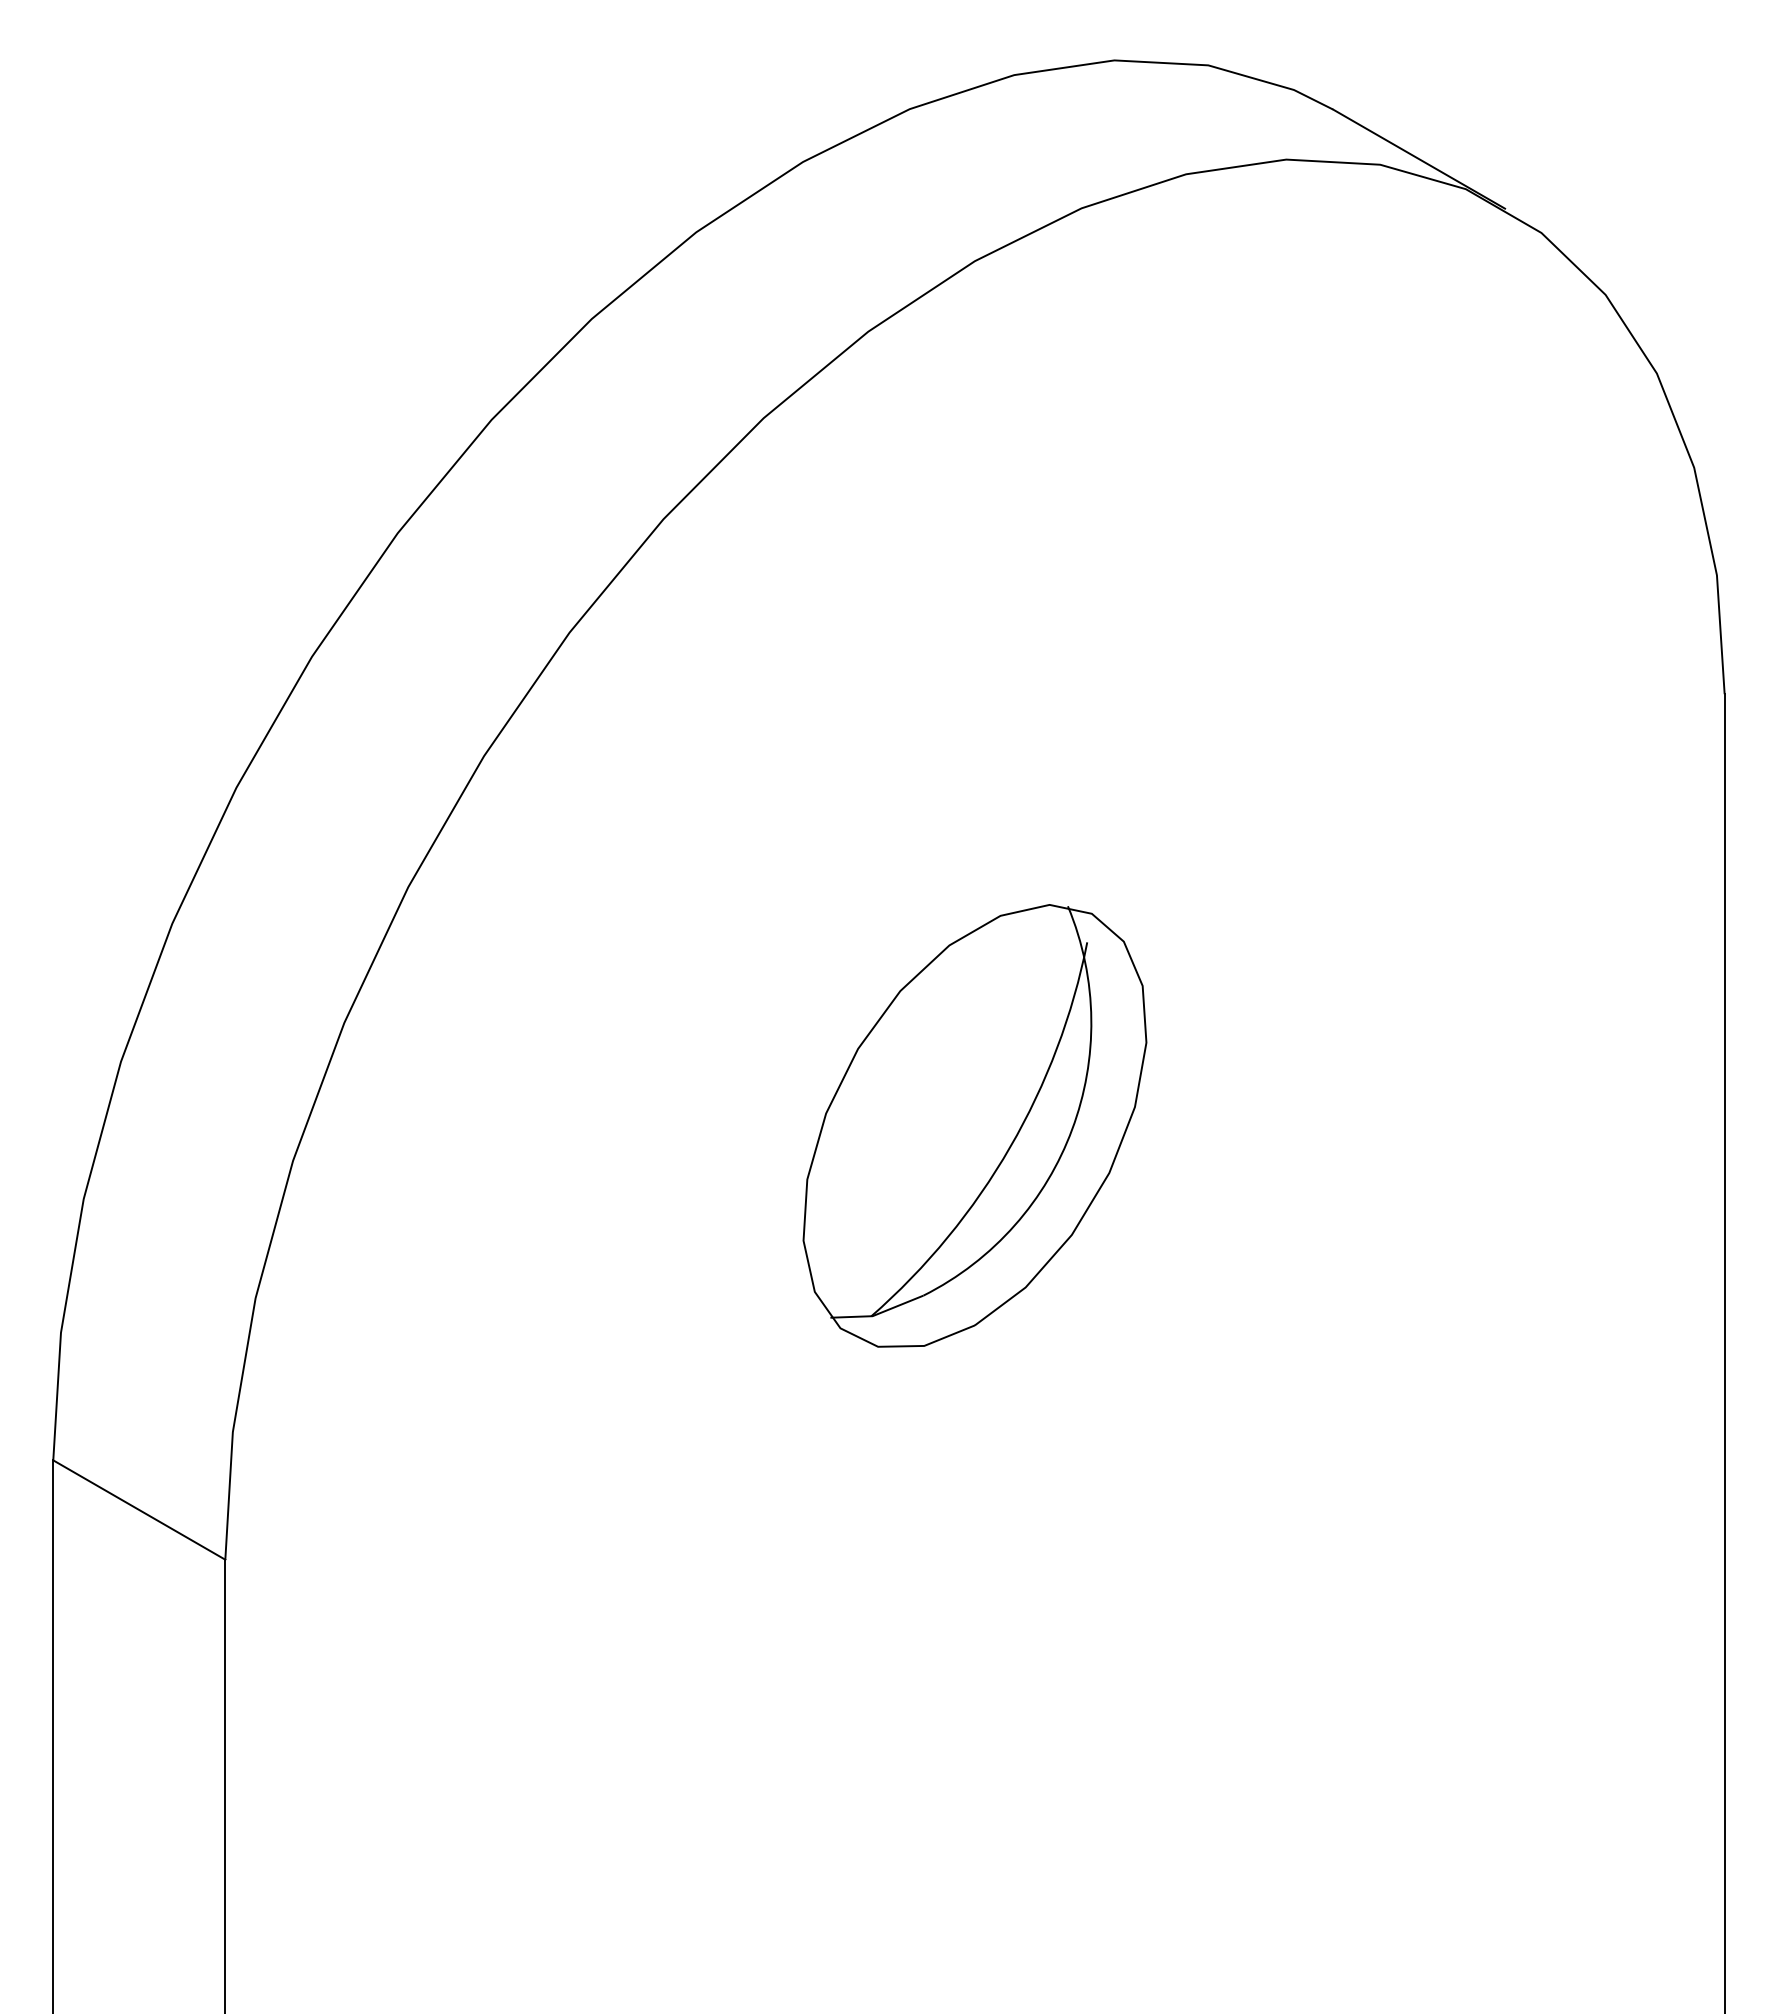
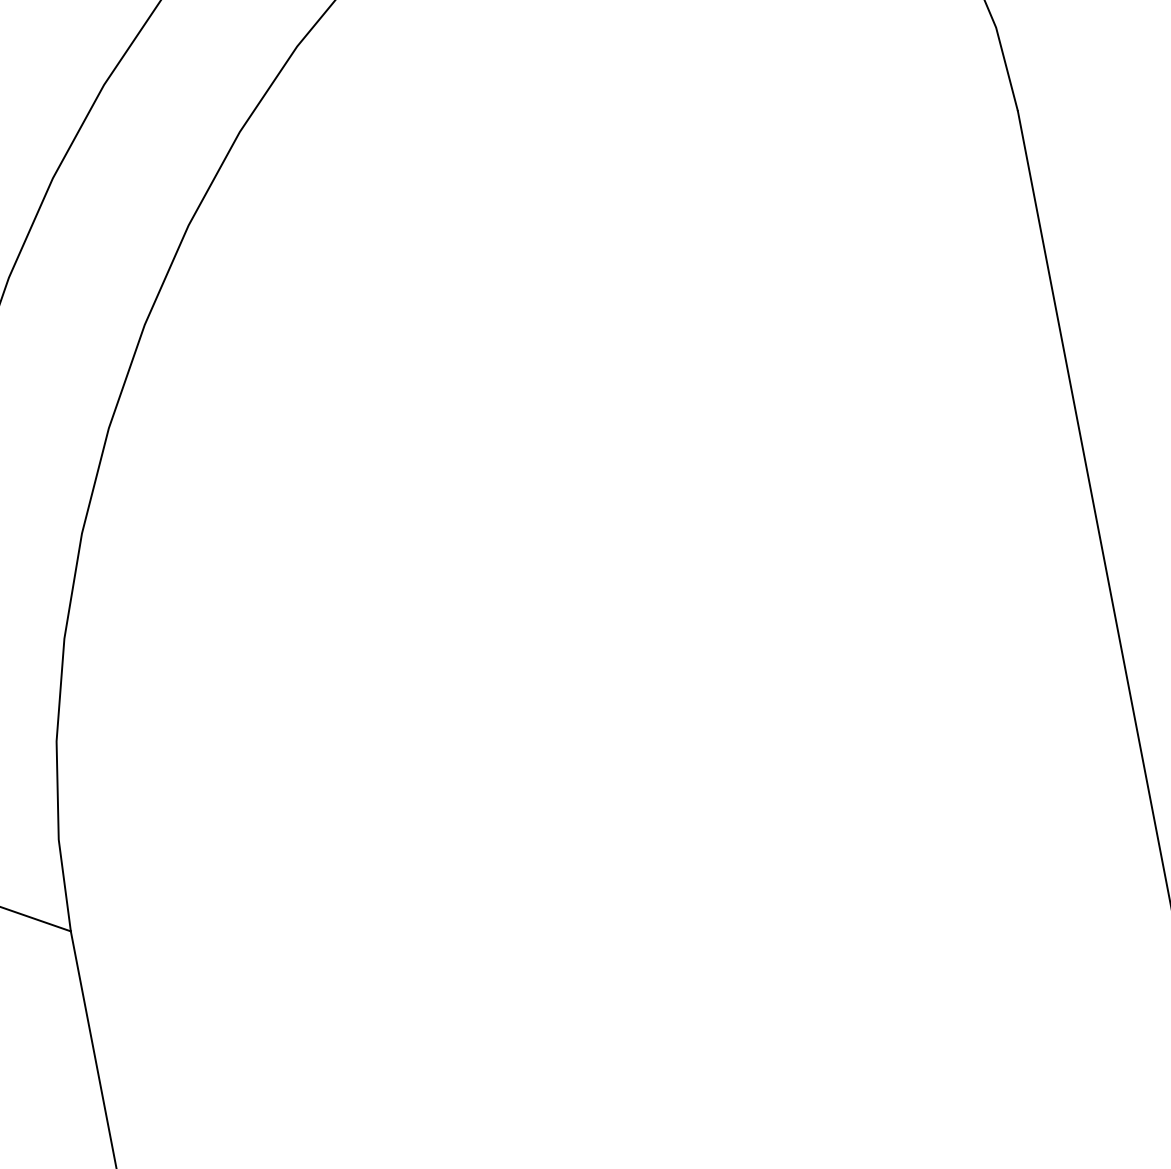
part: (974, 1125) -> (543, 520), removed

